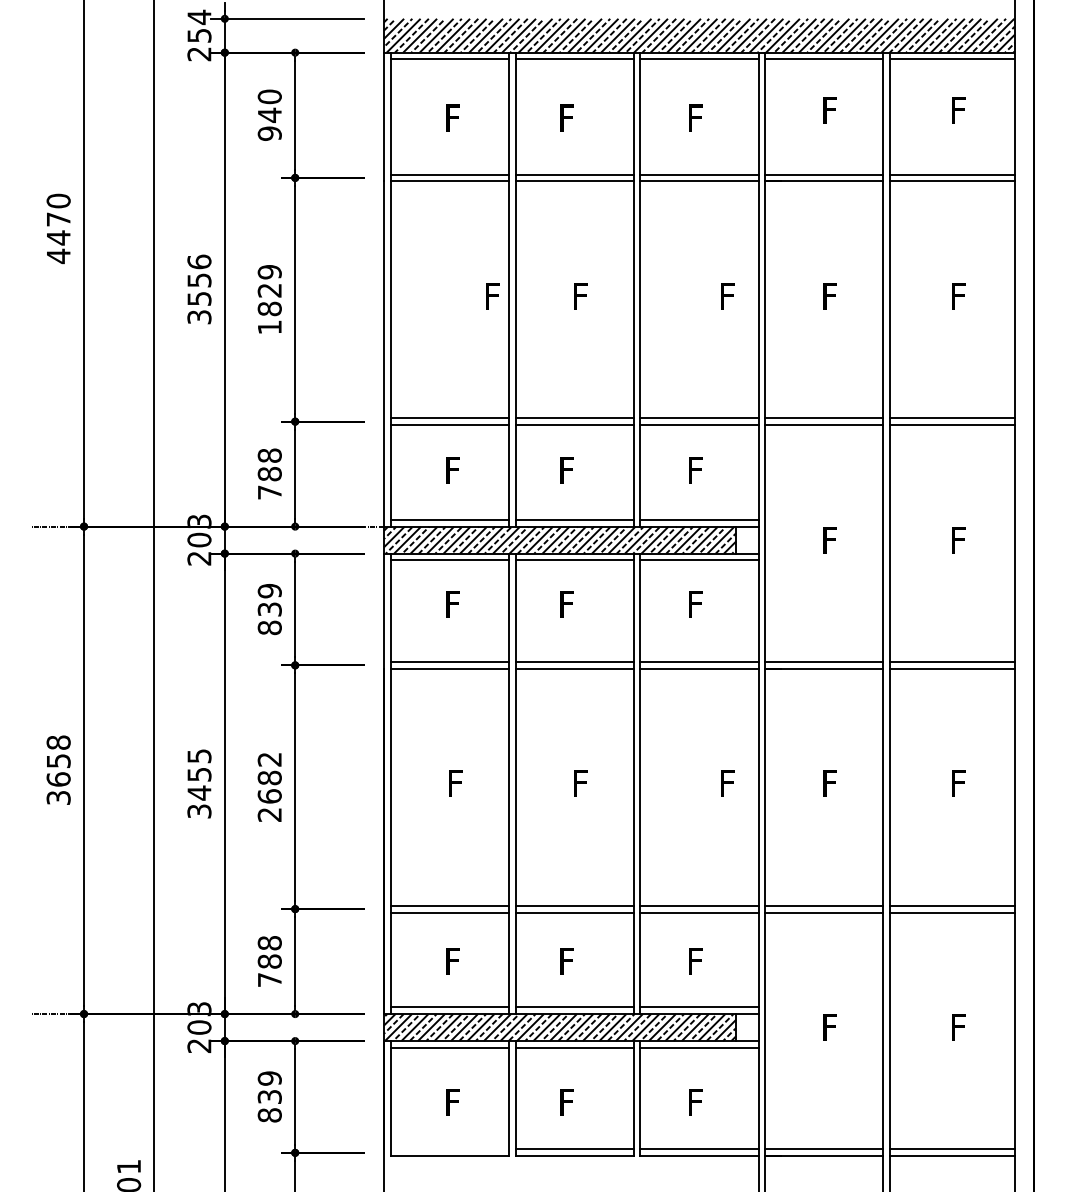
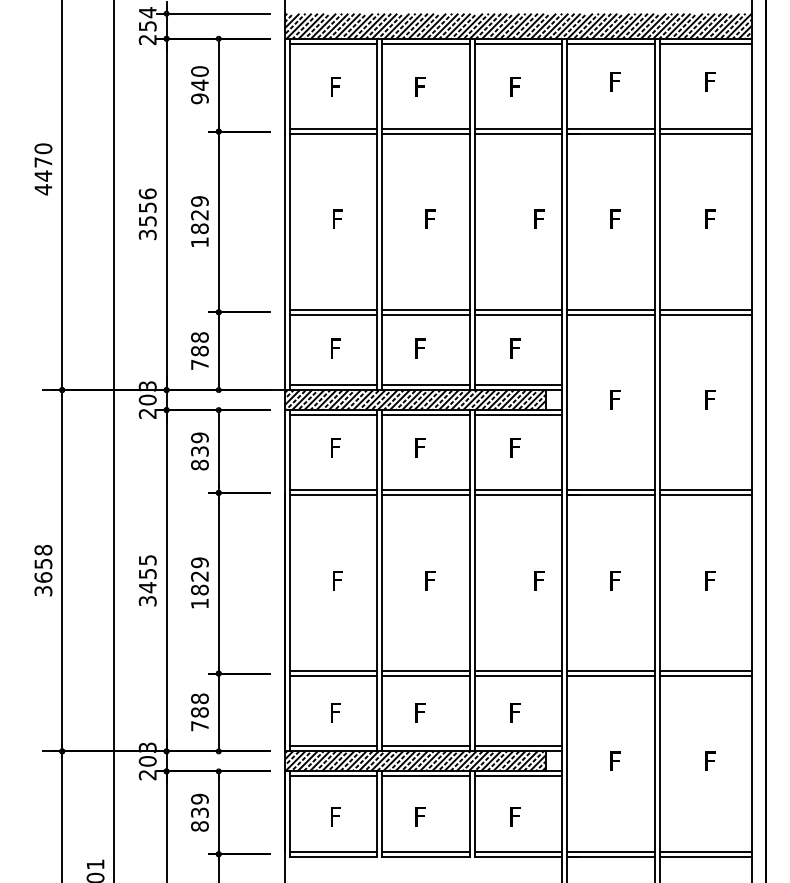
text: (492, 296) -> (337, 219), moved
text: (269, 786) -> (199, 582), 2682 -> 1829
line: (449, 1149) -> (333, 851), added

